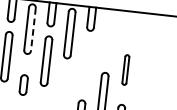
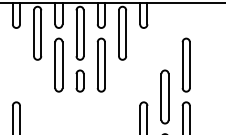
line: (33, 29) -> (83, 33), dashed -> solid
part: (125, 69) -> (185, 64), size x1.67
part: (23, 84) -> (79, 80), moved

